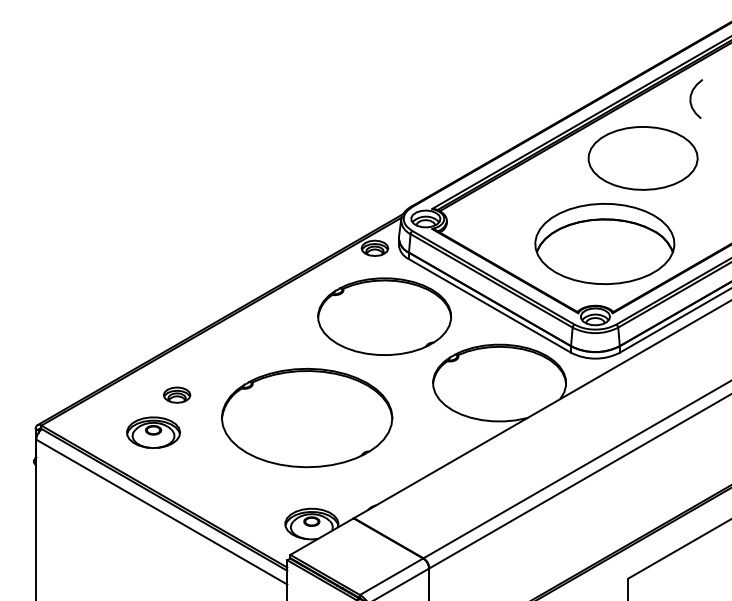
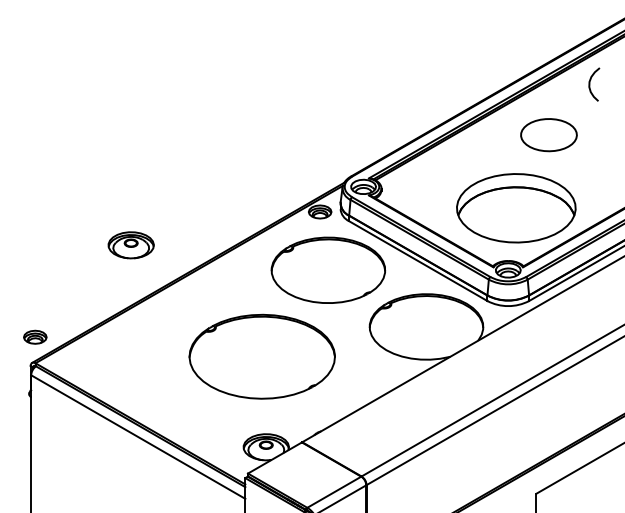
part: (642, 157) -> (548, 134), size x0.6
part: (177, 394) -> (35, 336), moved
part: (152, 432) -> (130, 245), moved

